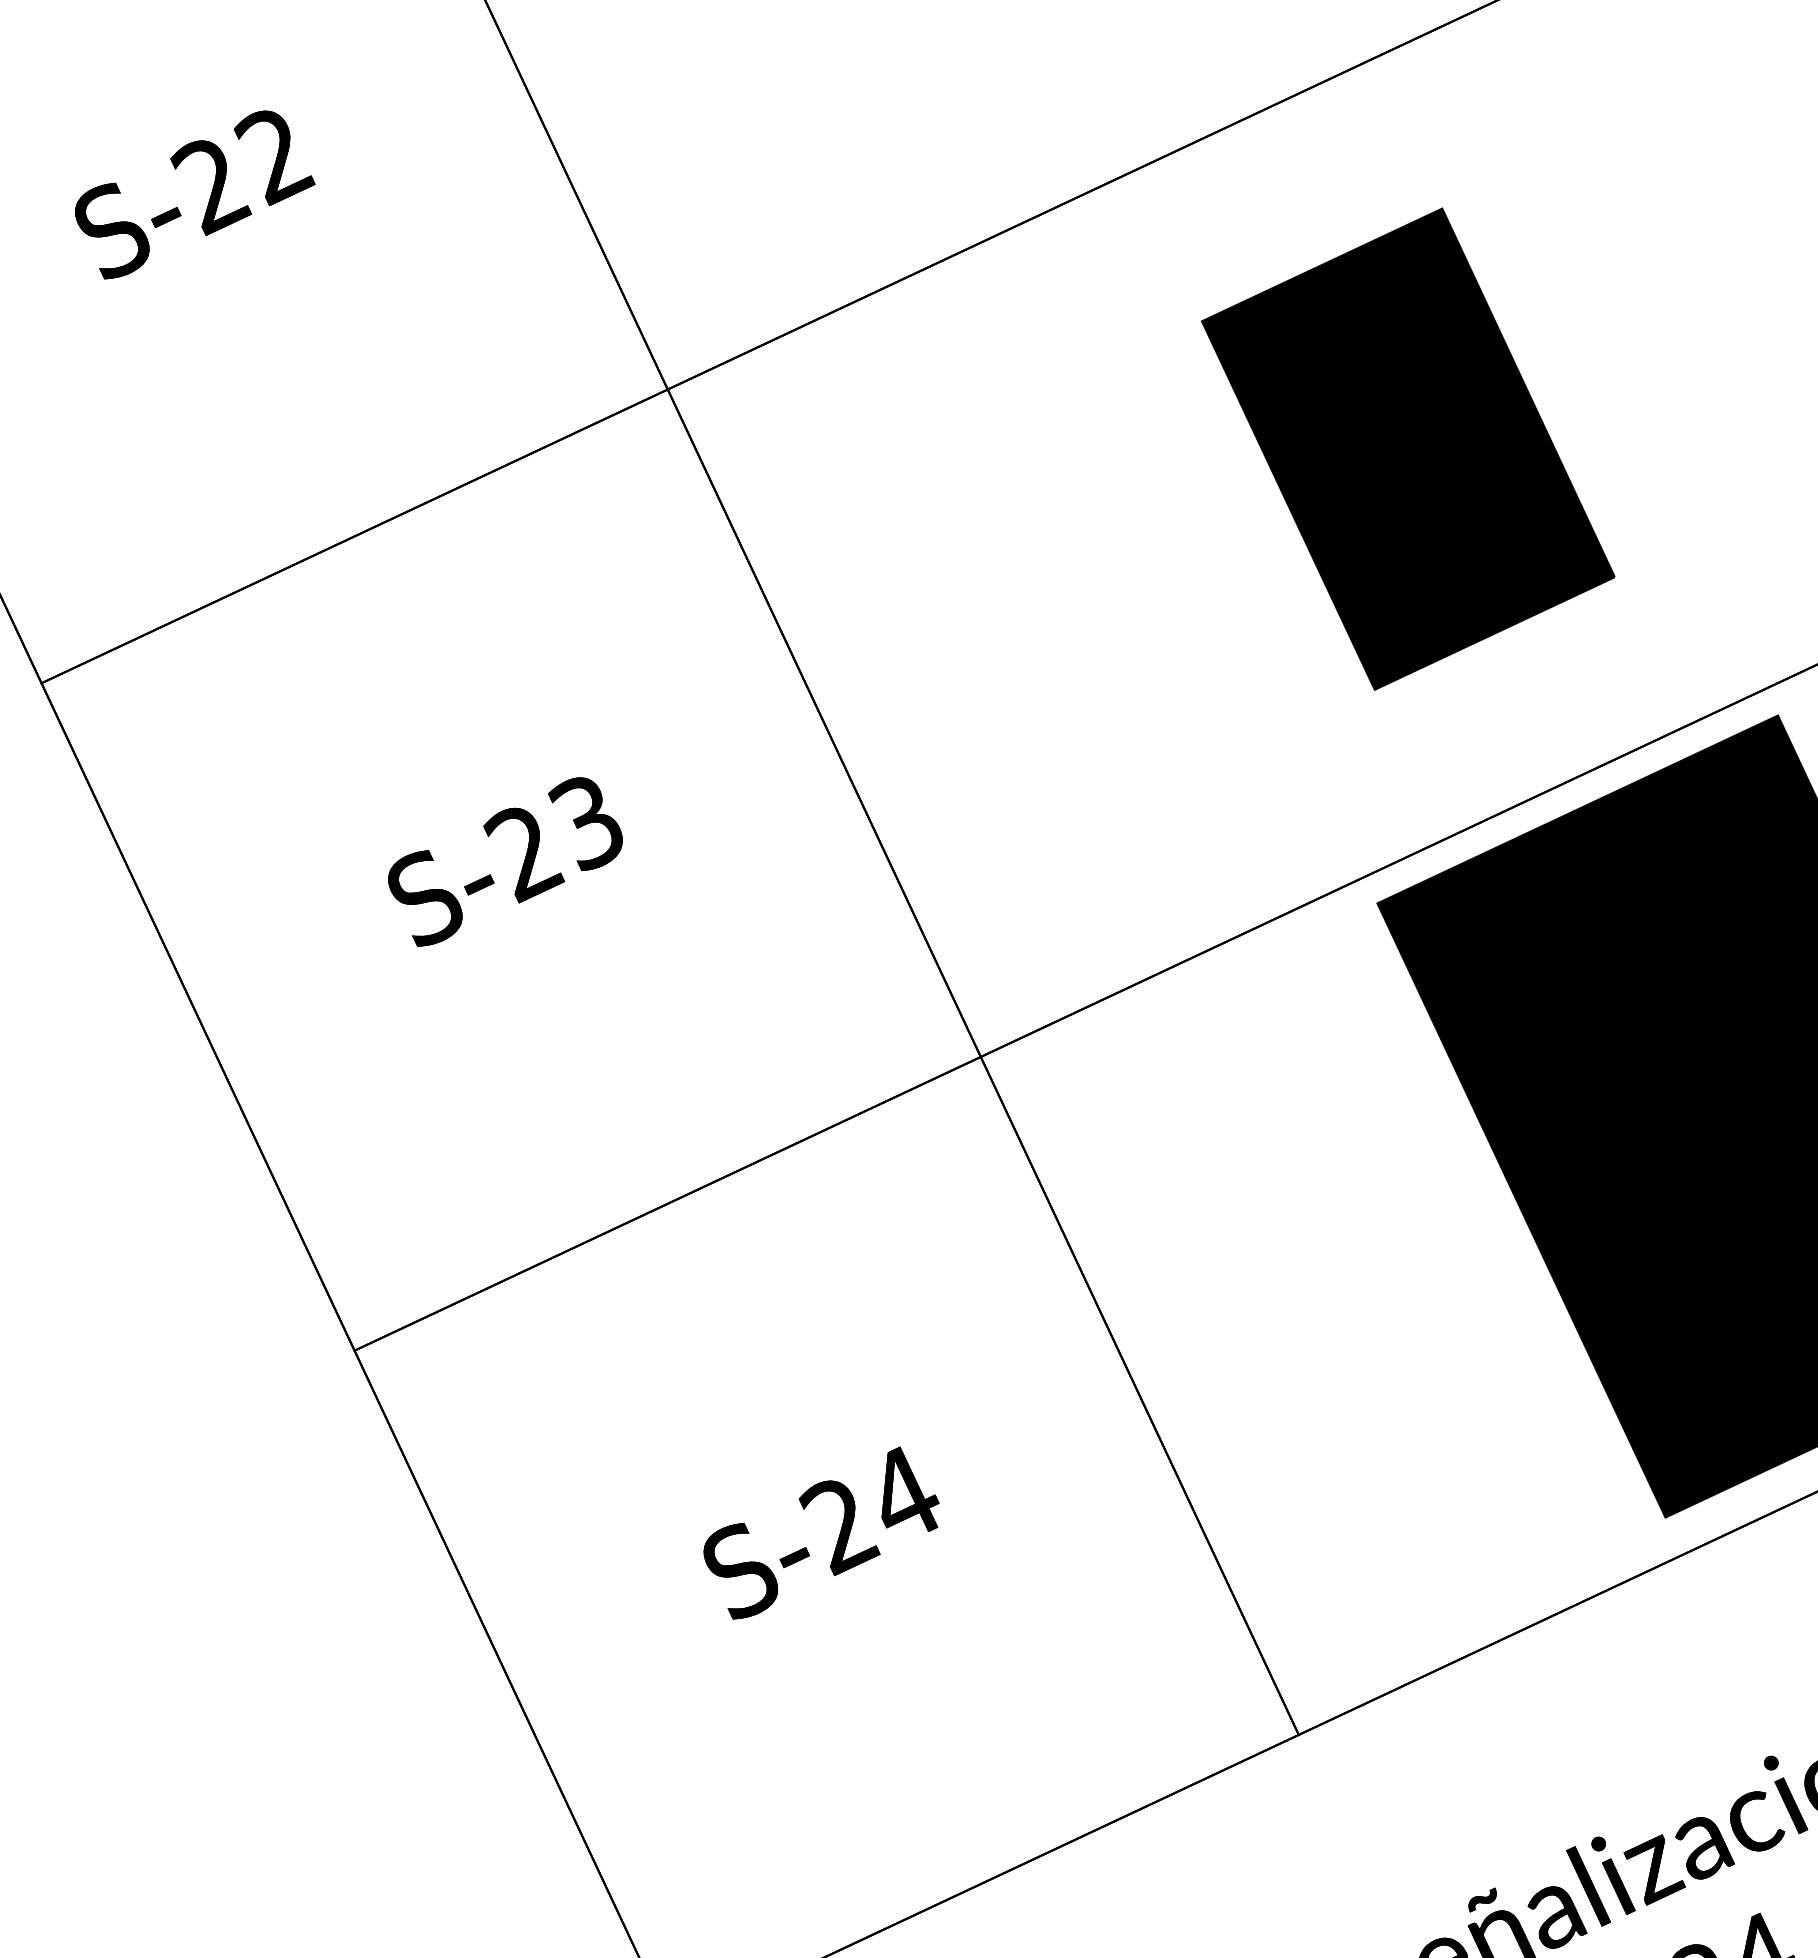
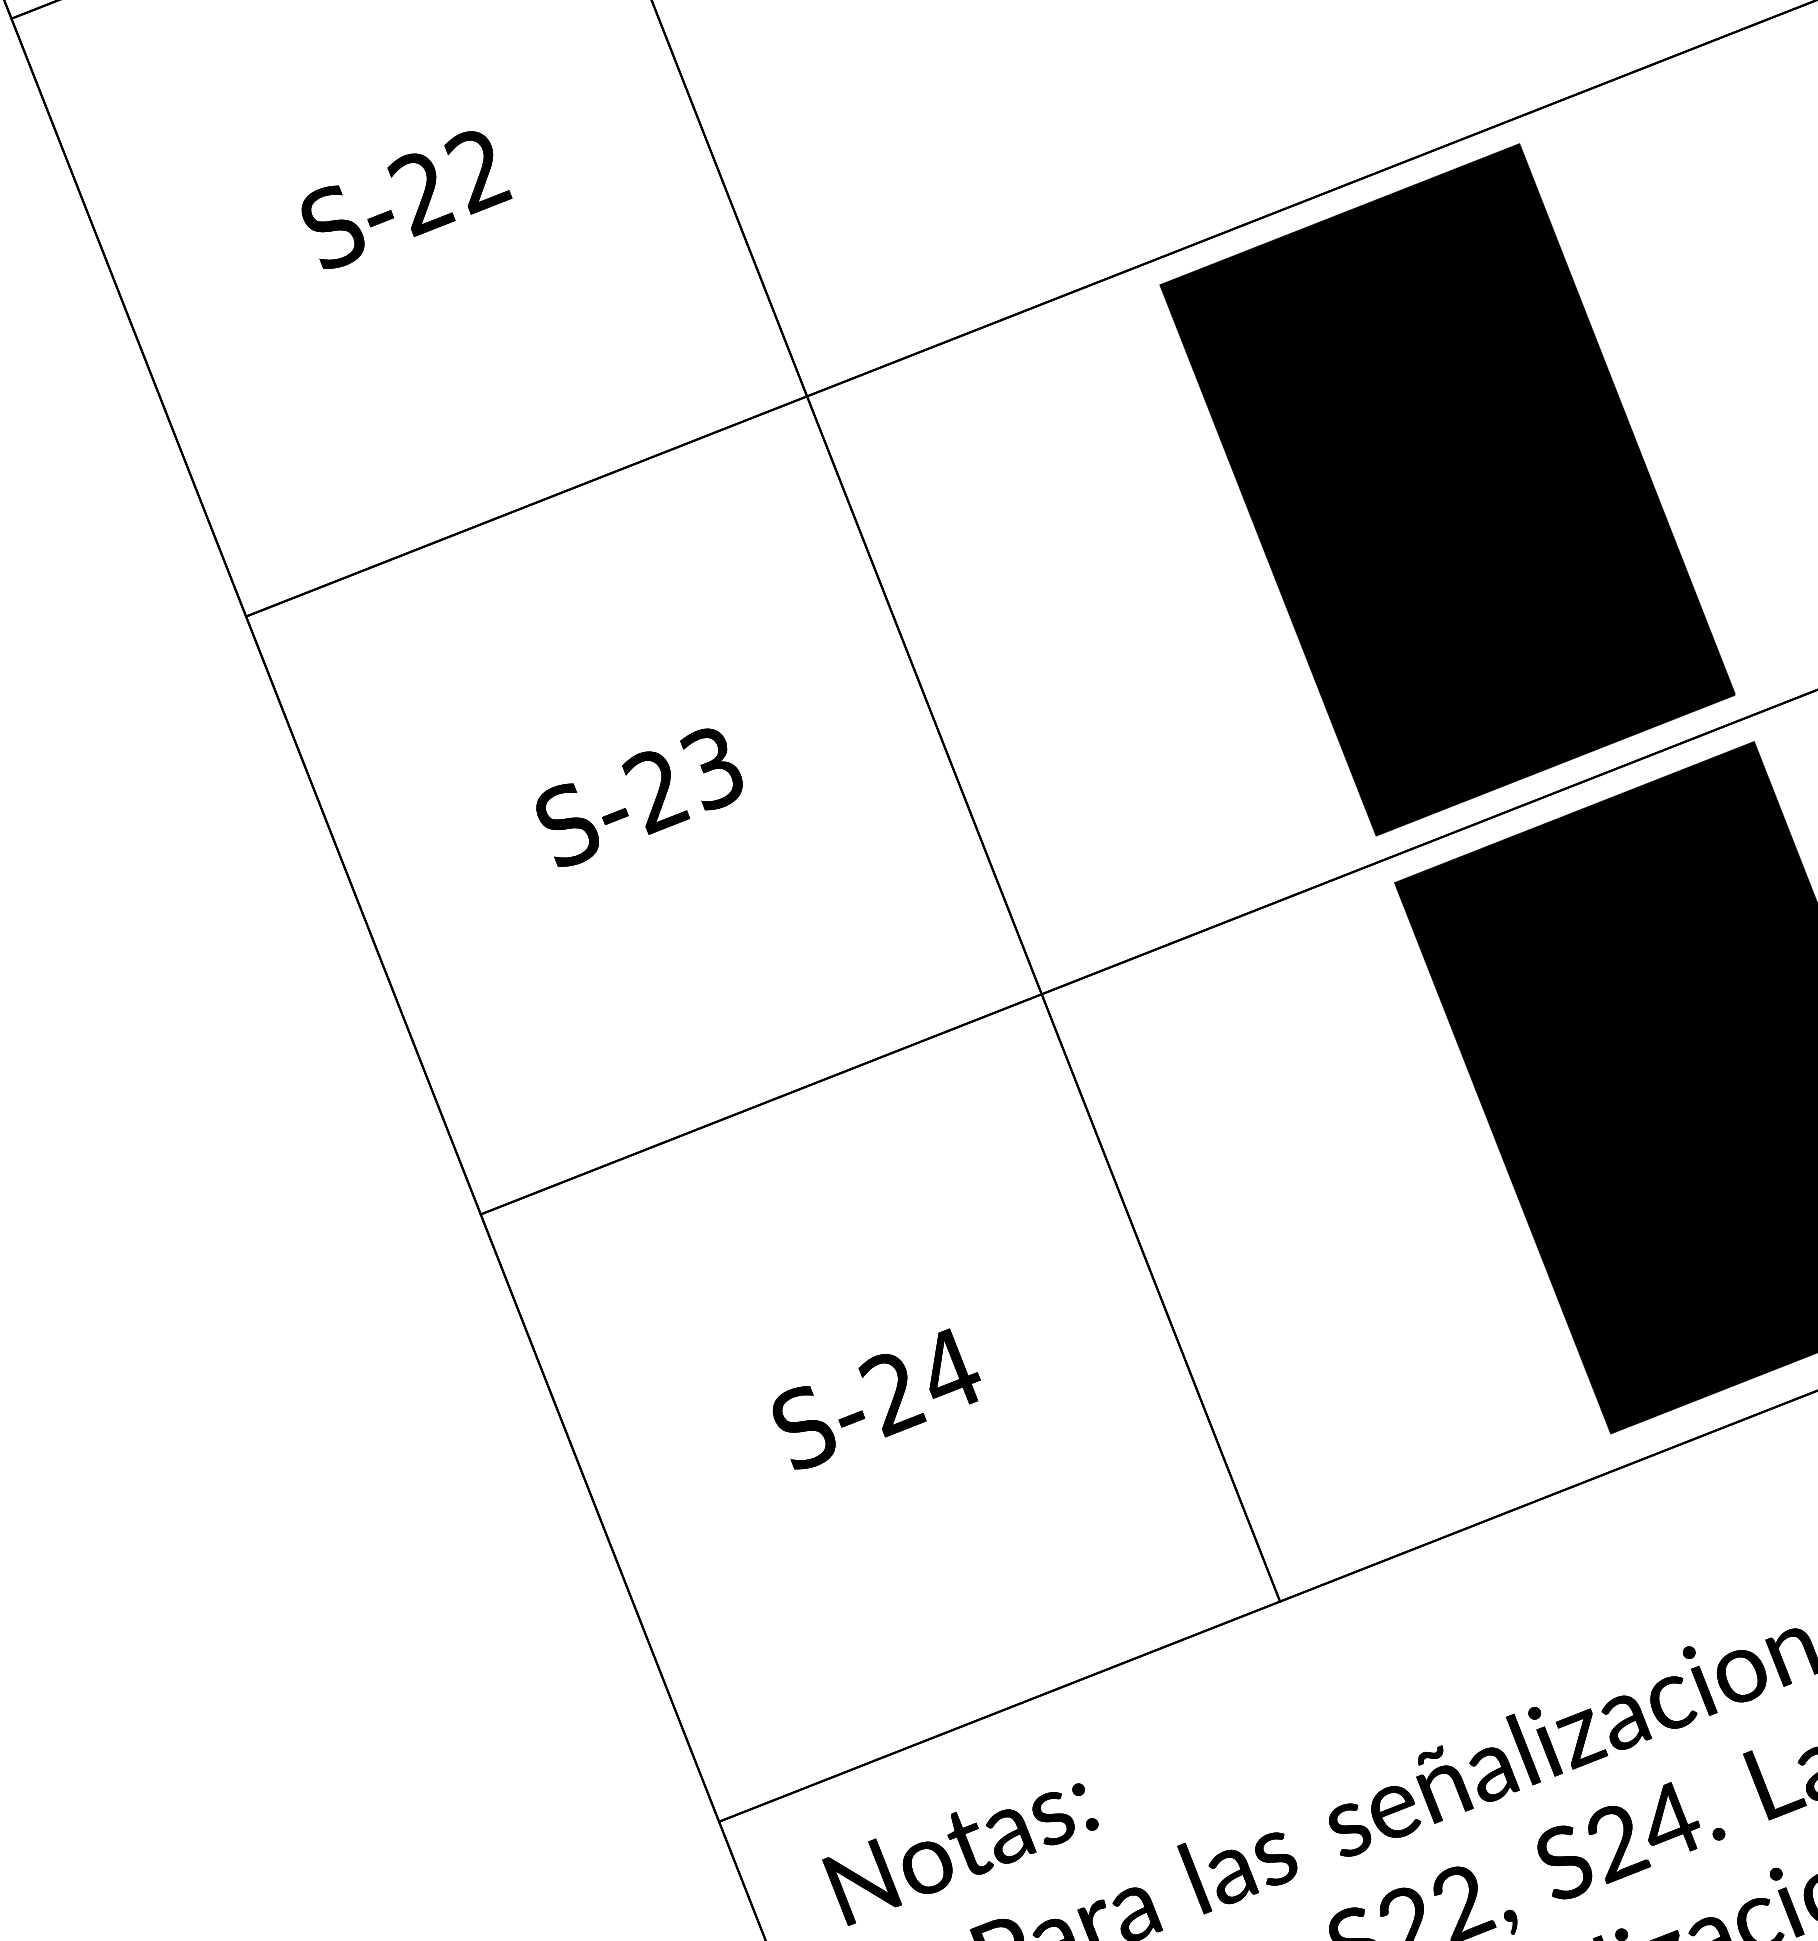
part: (1408, 448) -> (1447, 489), size x1.67

